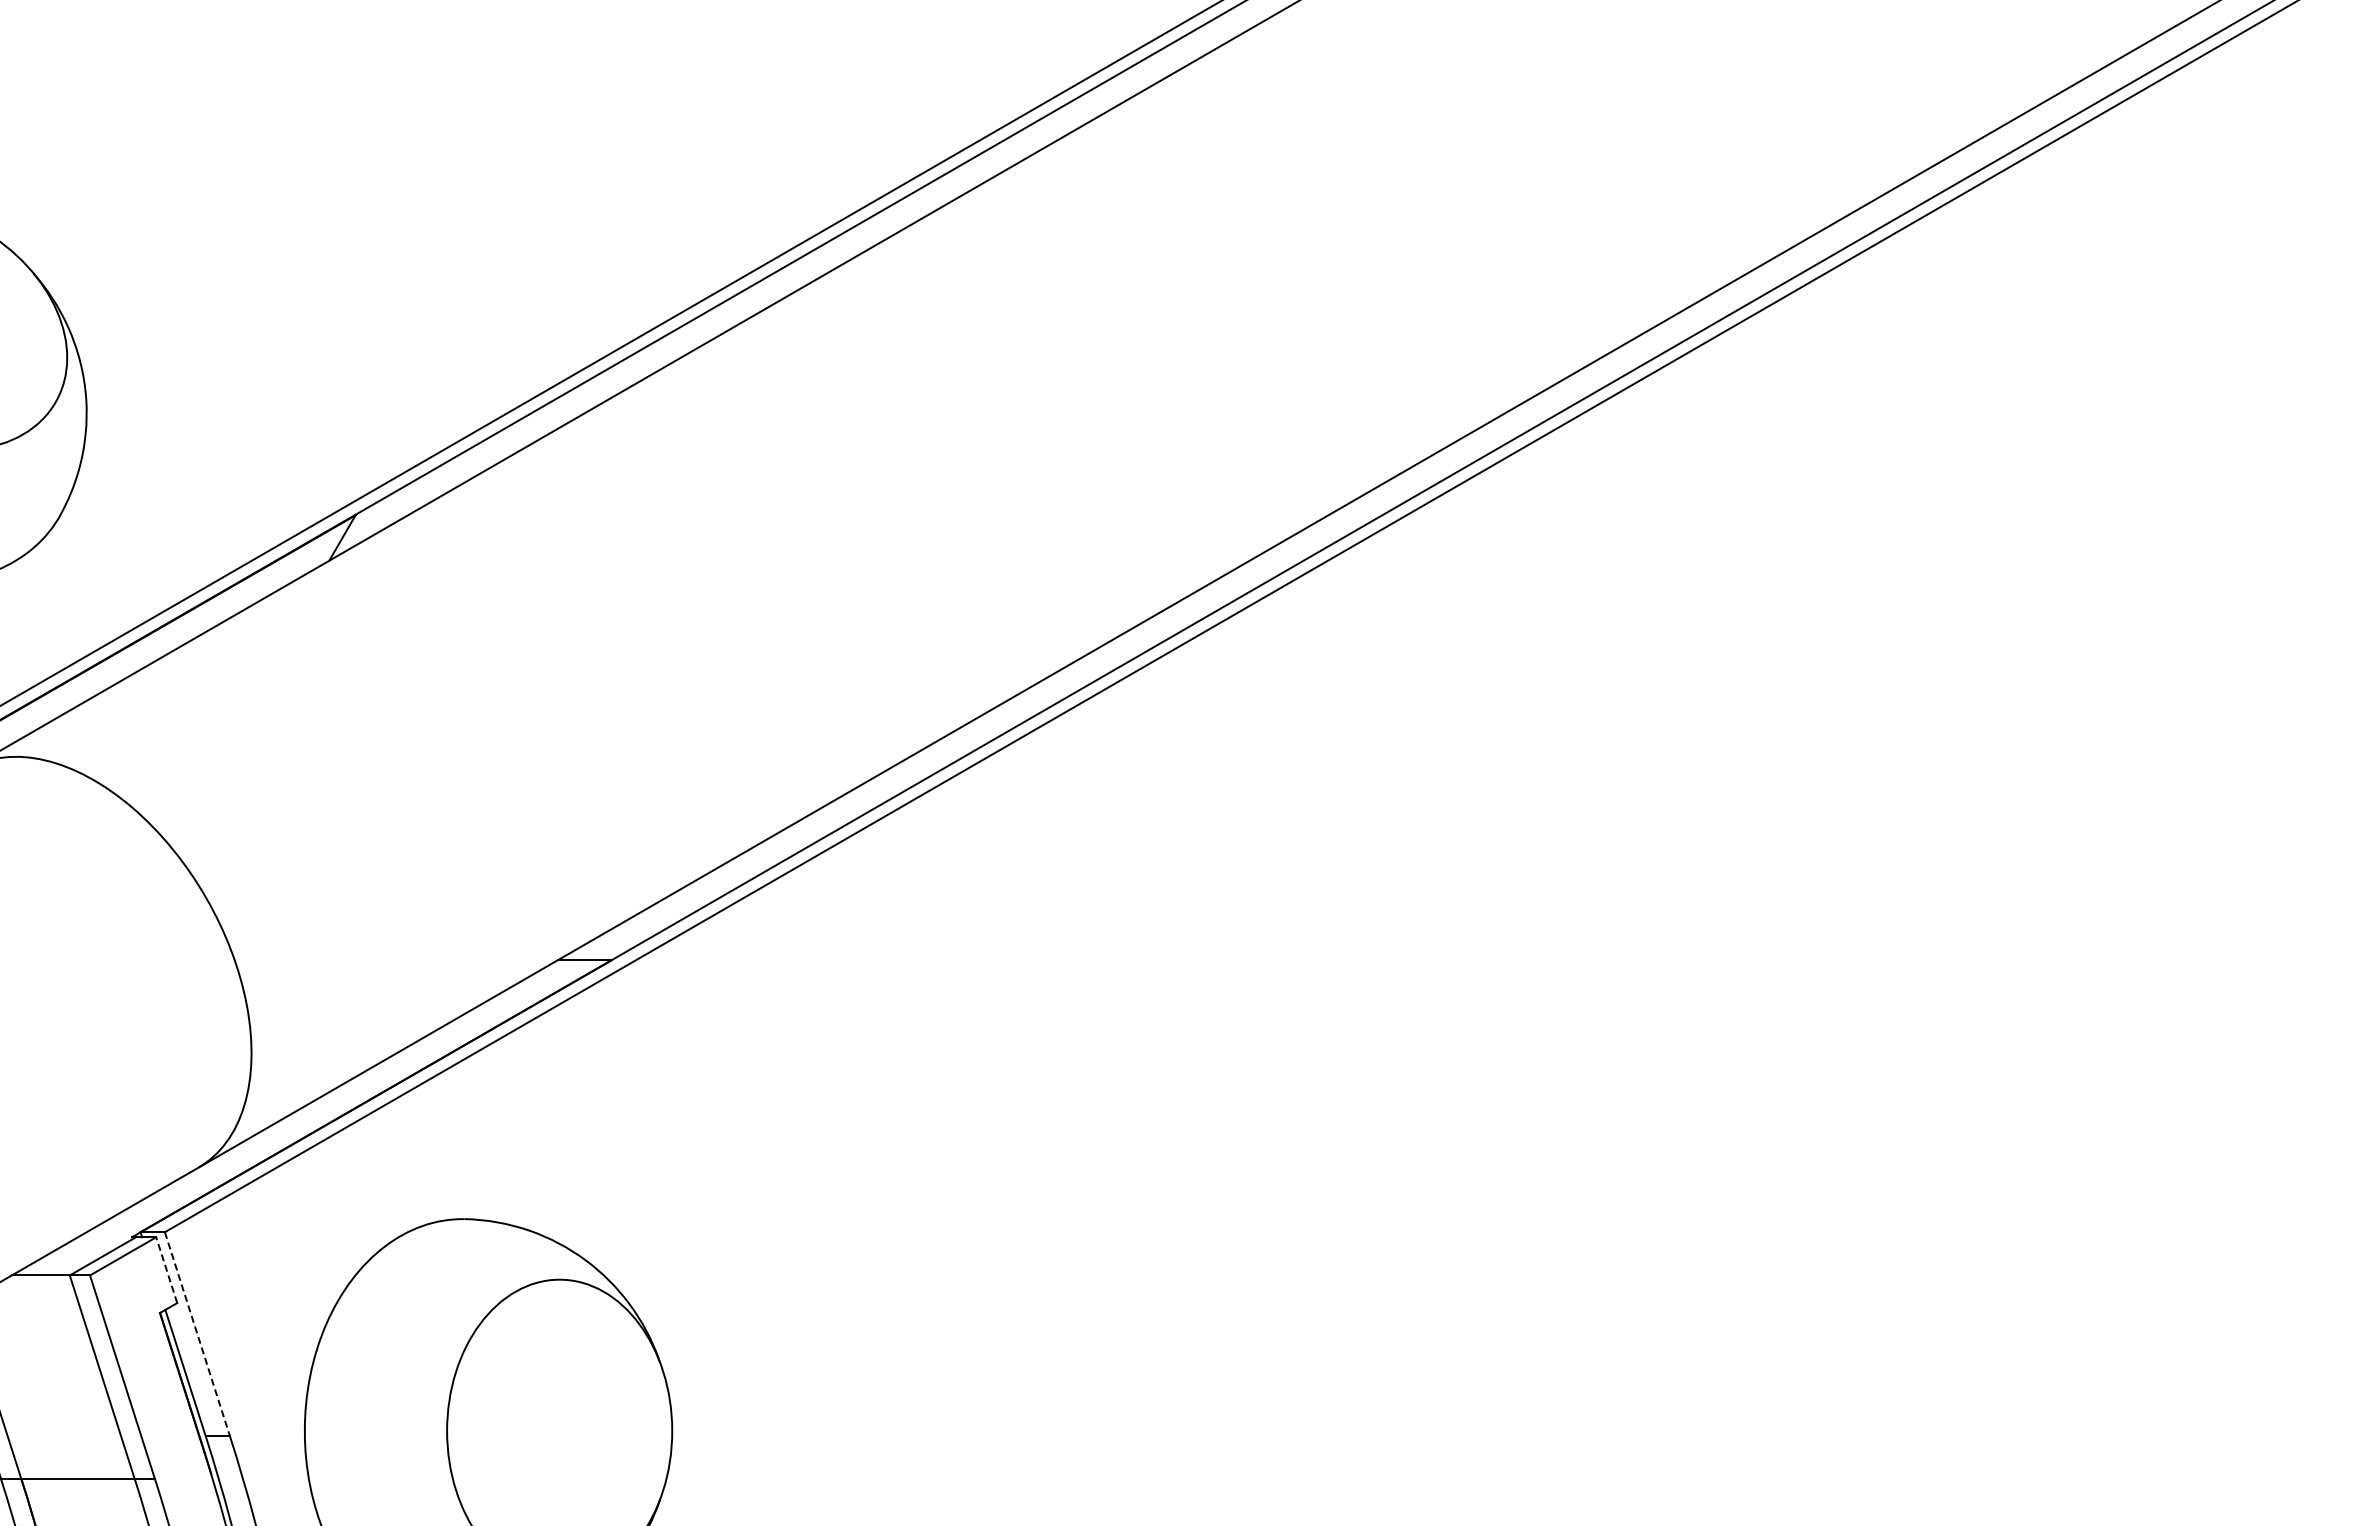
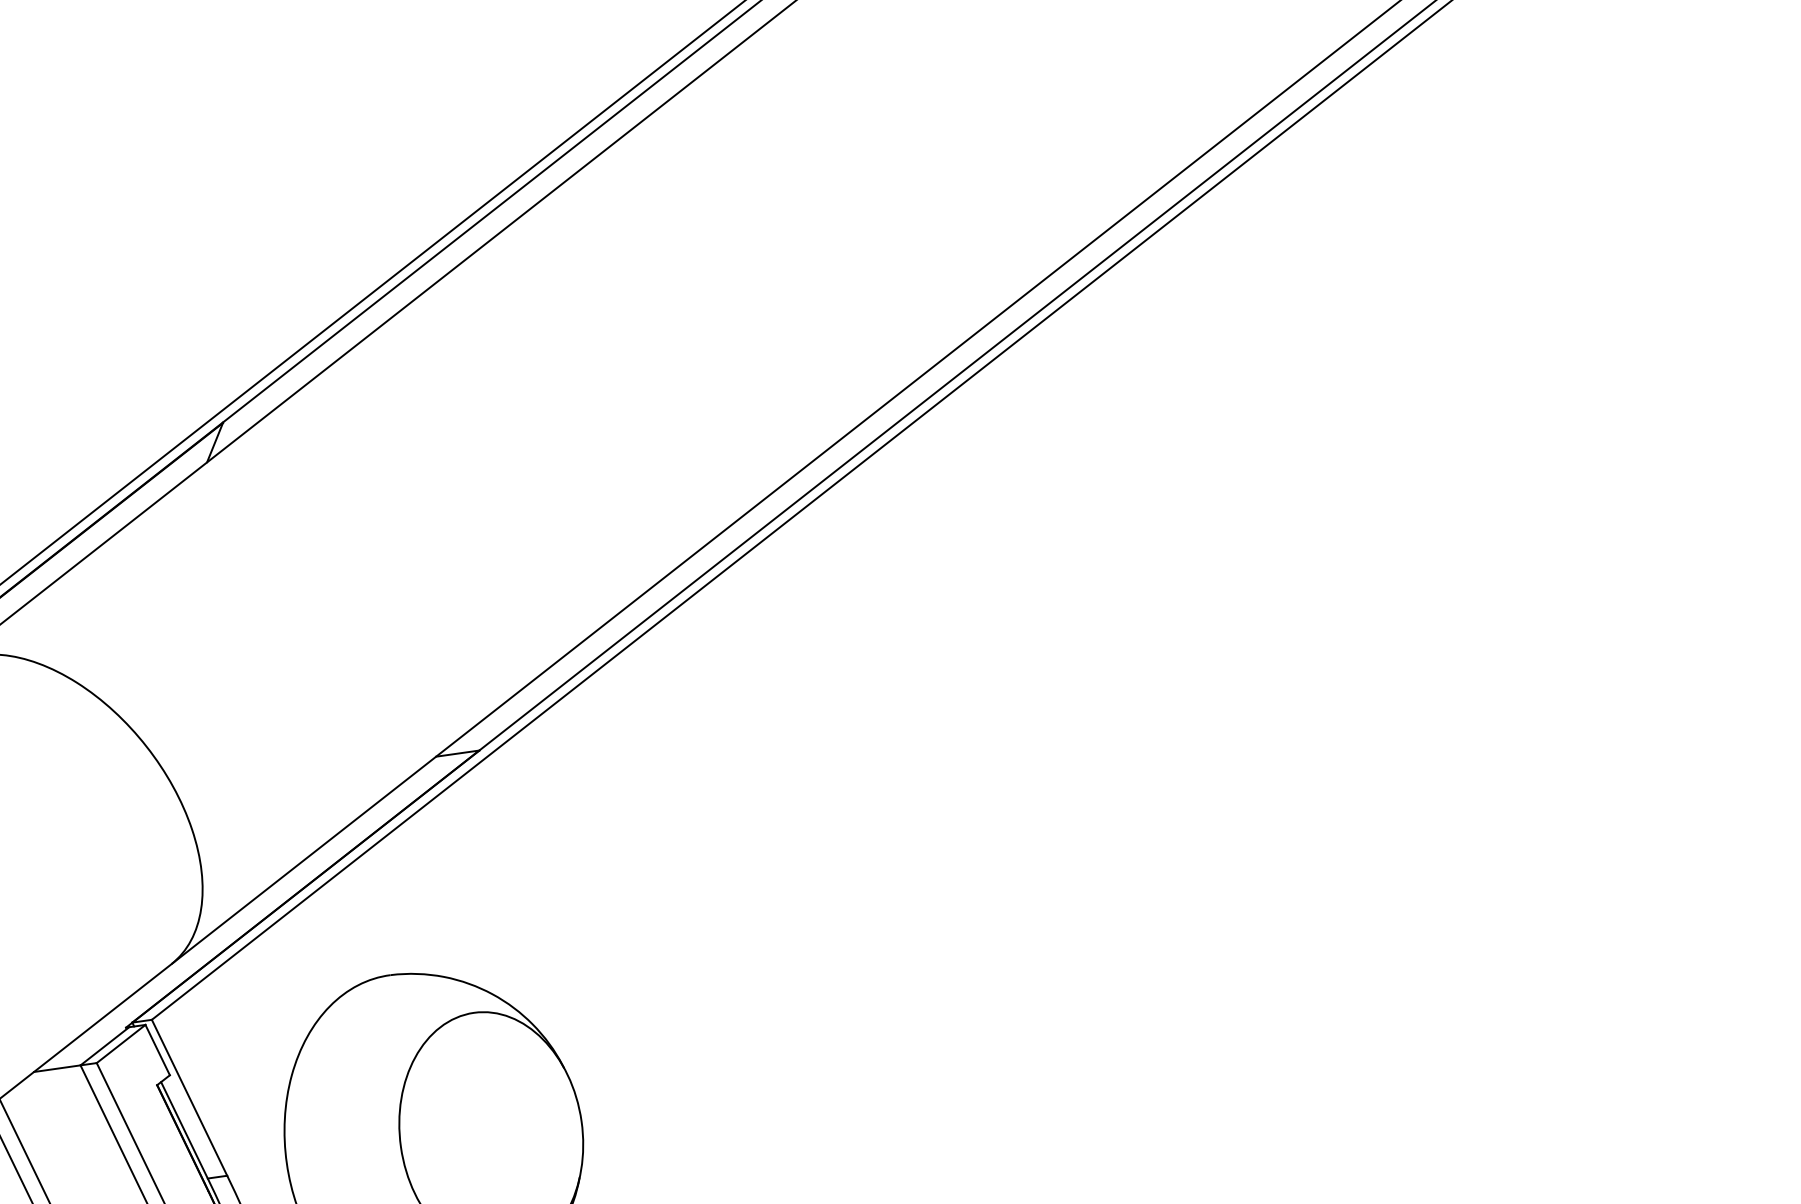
line: (166, 1270) -> (157, 1050), dashed -> solid
line: (197, 1334) -> (189, 1098), dashed -> solid

